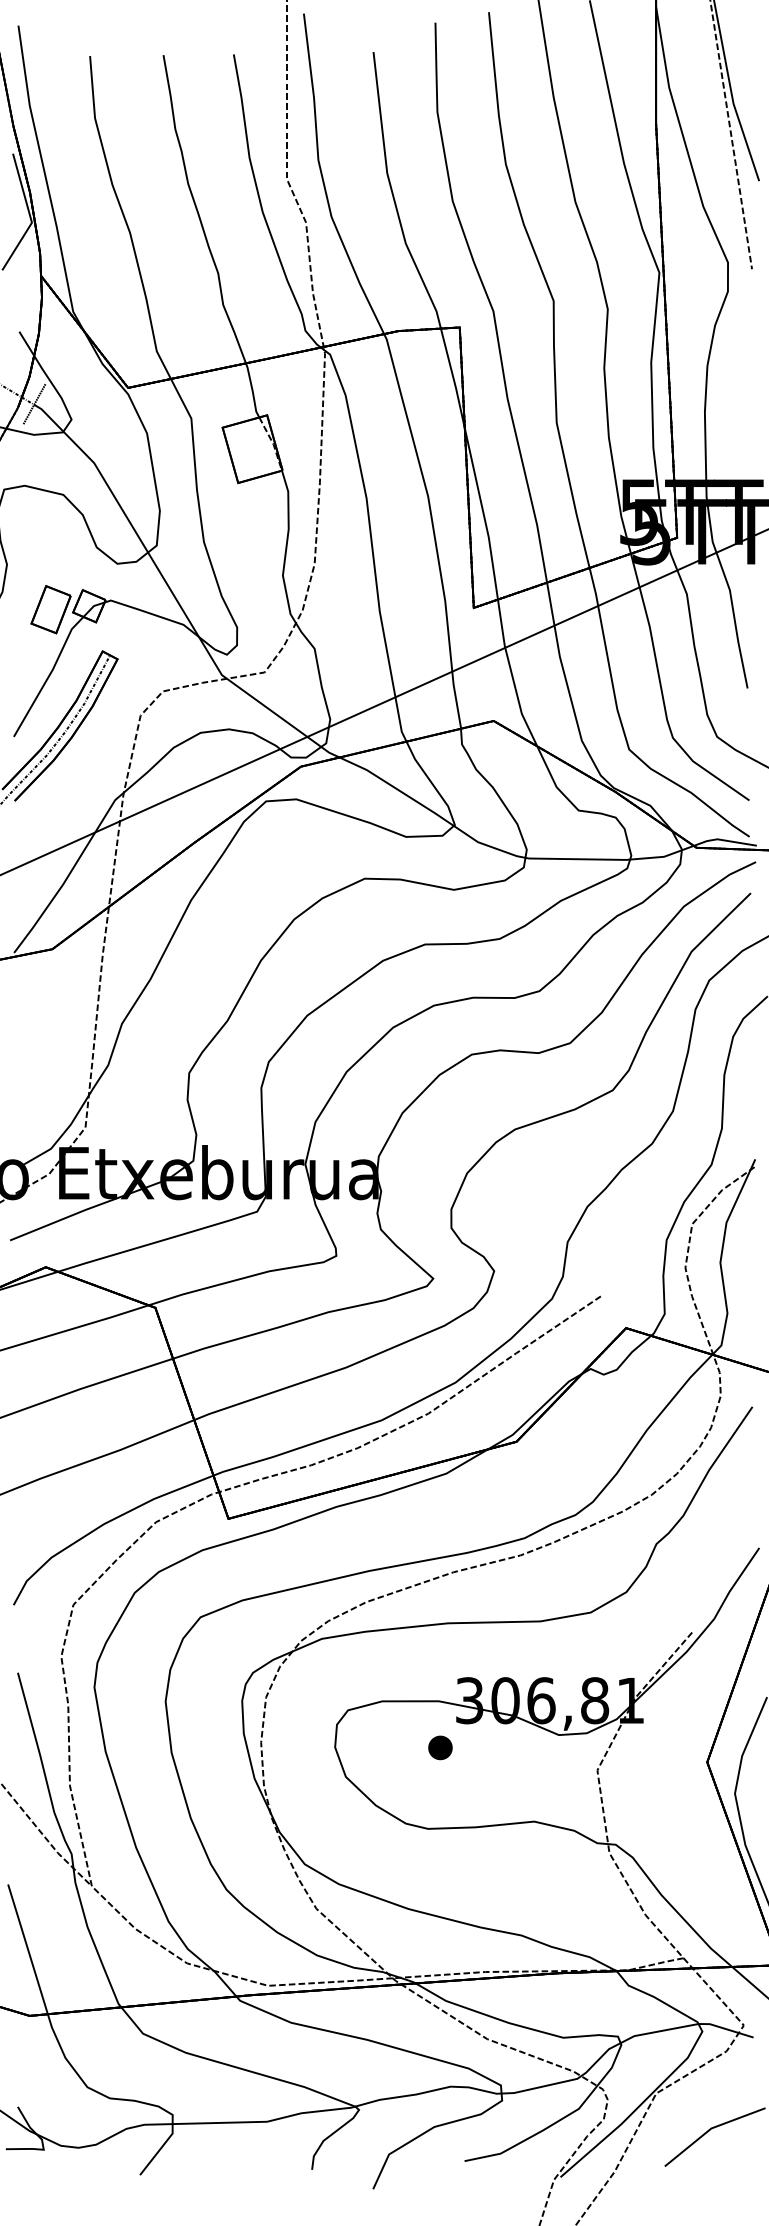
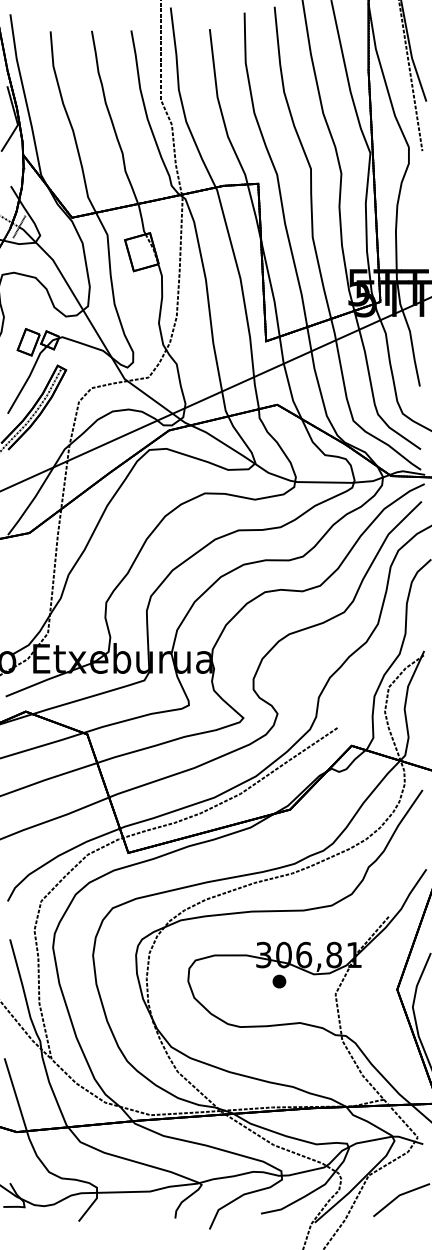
part: (440, 1747) -> (279, 981), moved

